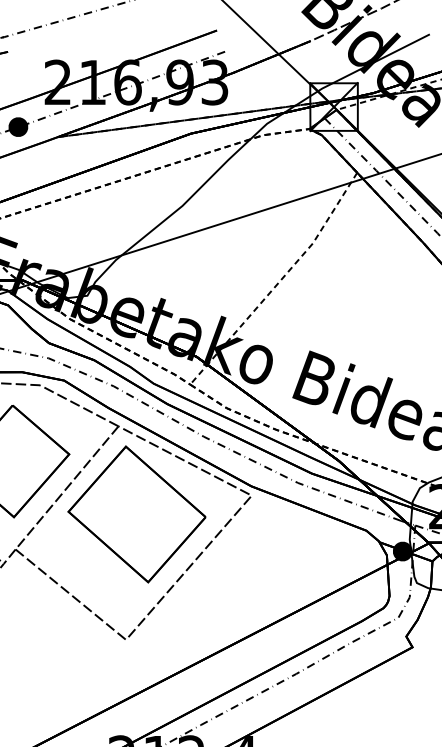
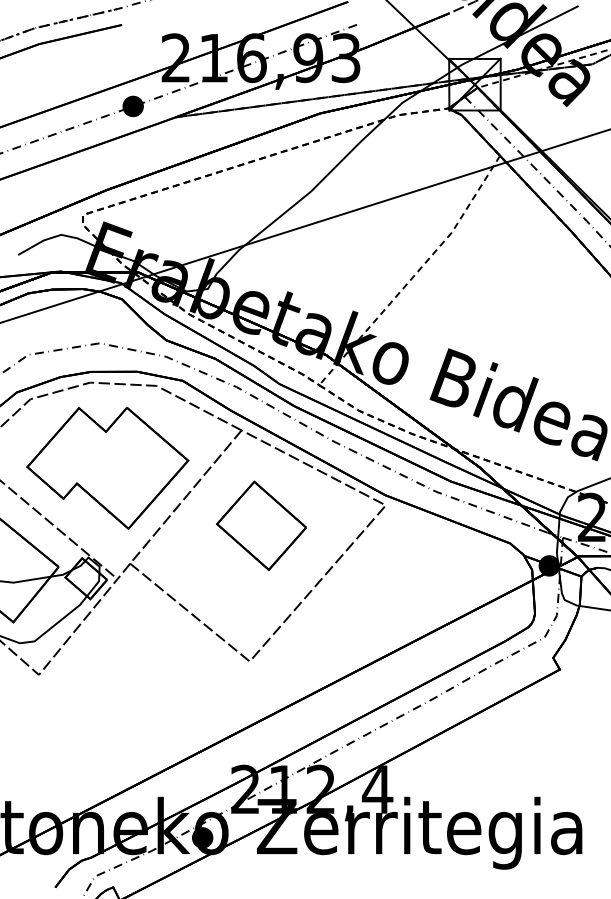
part: (136, 514) -> (261, 525), size x0.6

